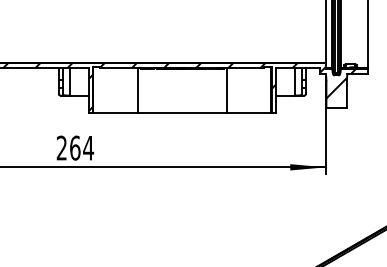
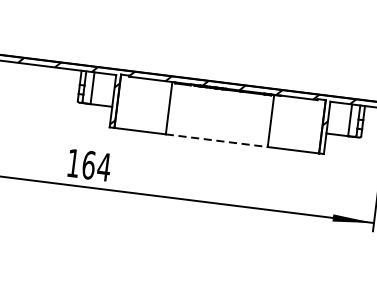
line: (182, 113) -> (216, 140), solid -> dashed
text: (61, 147) -> (73, 162), 264 -> 164

